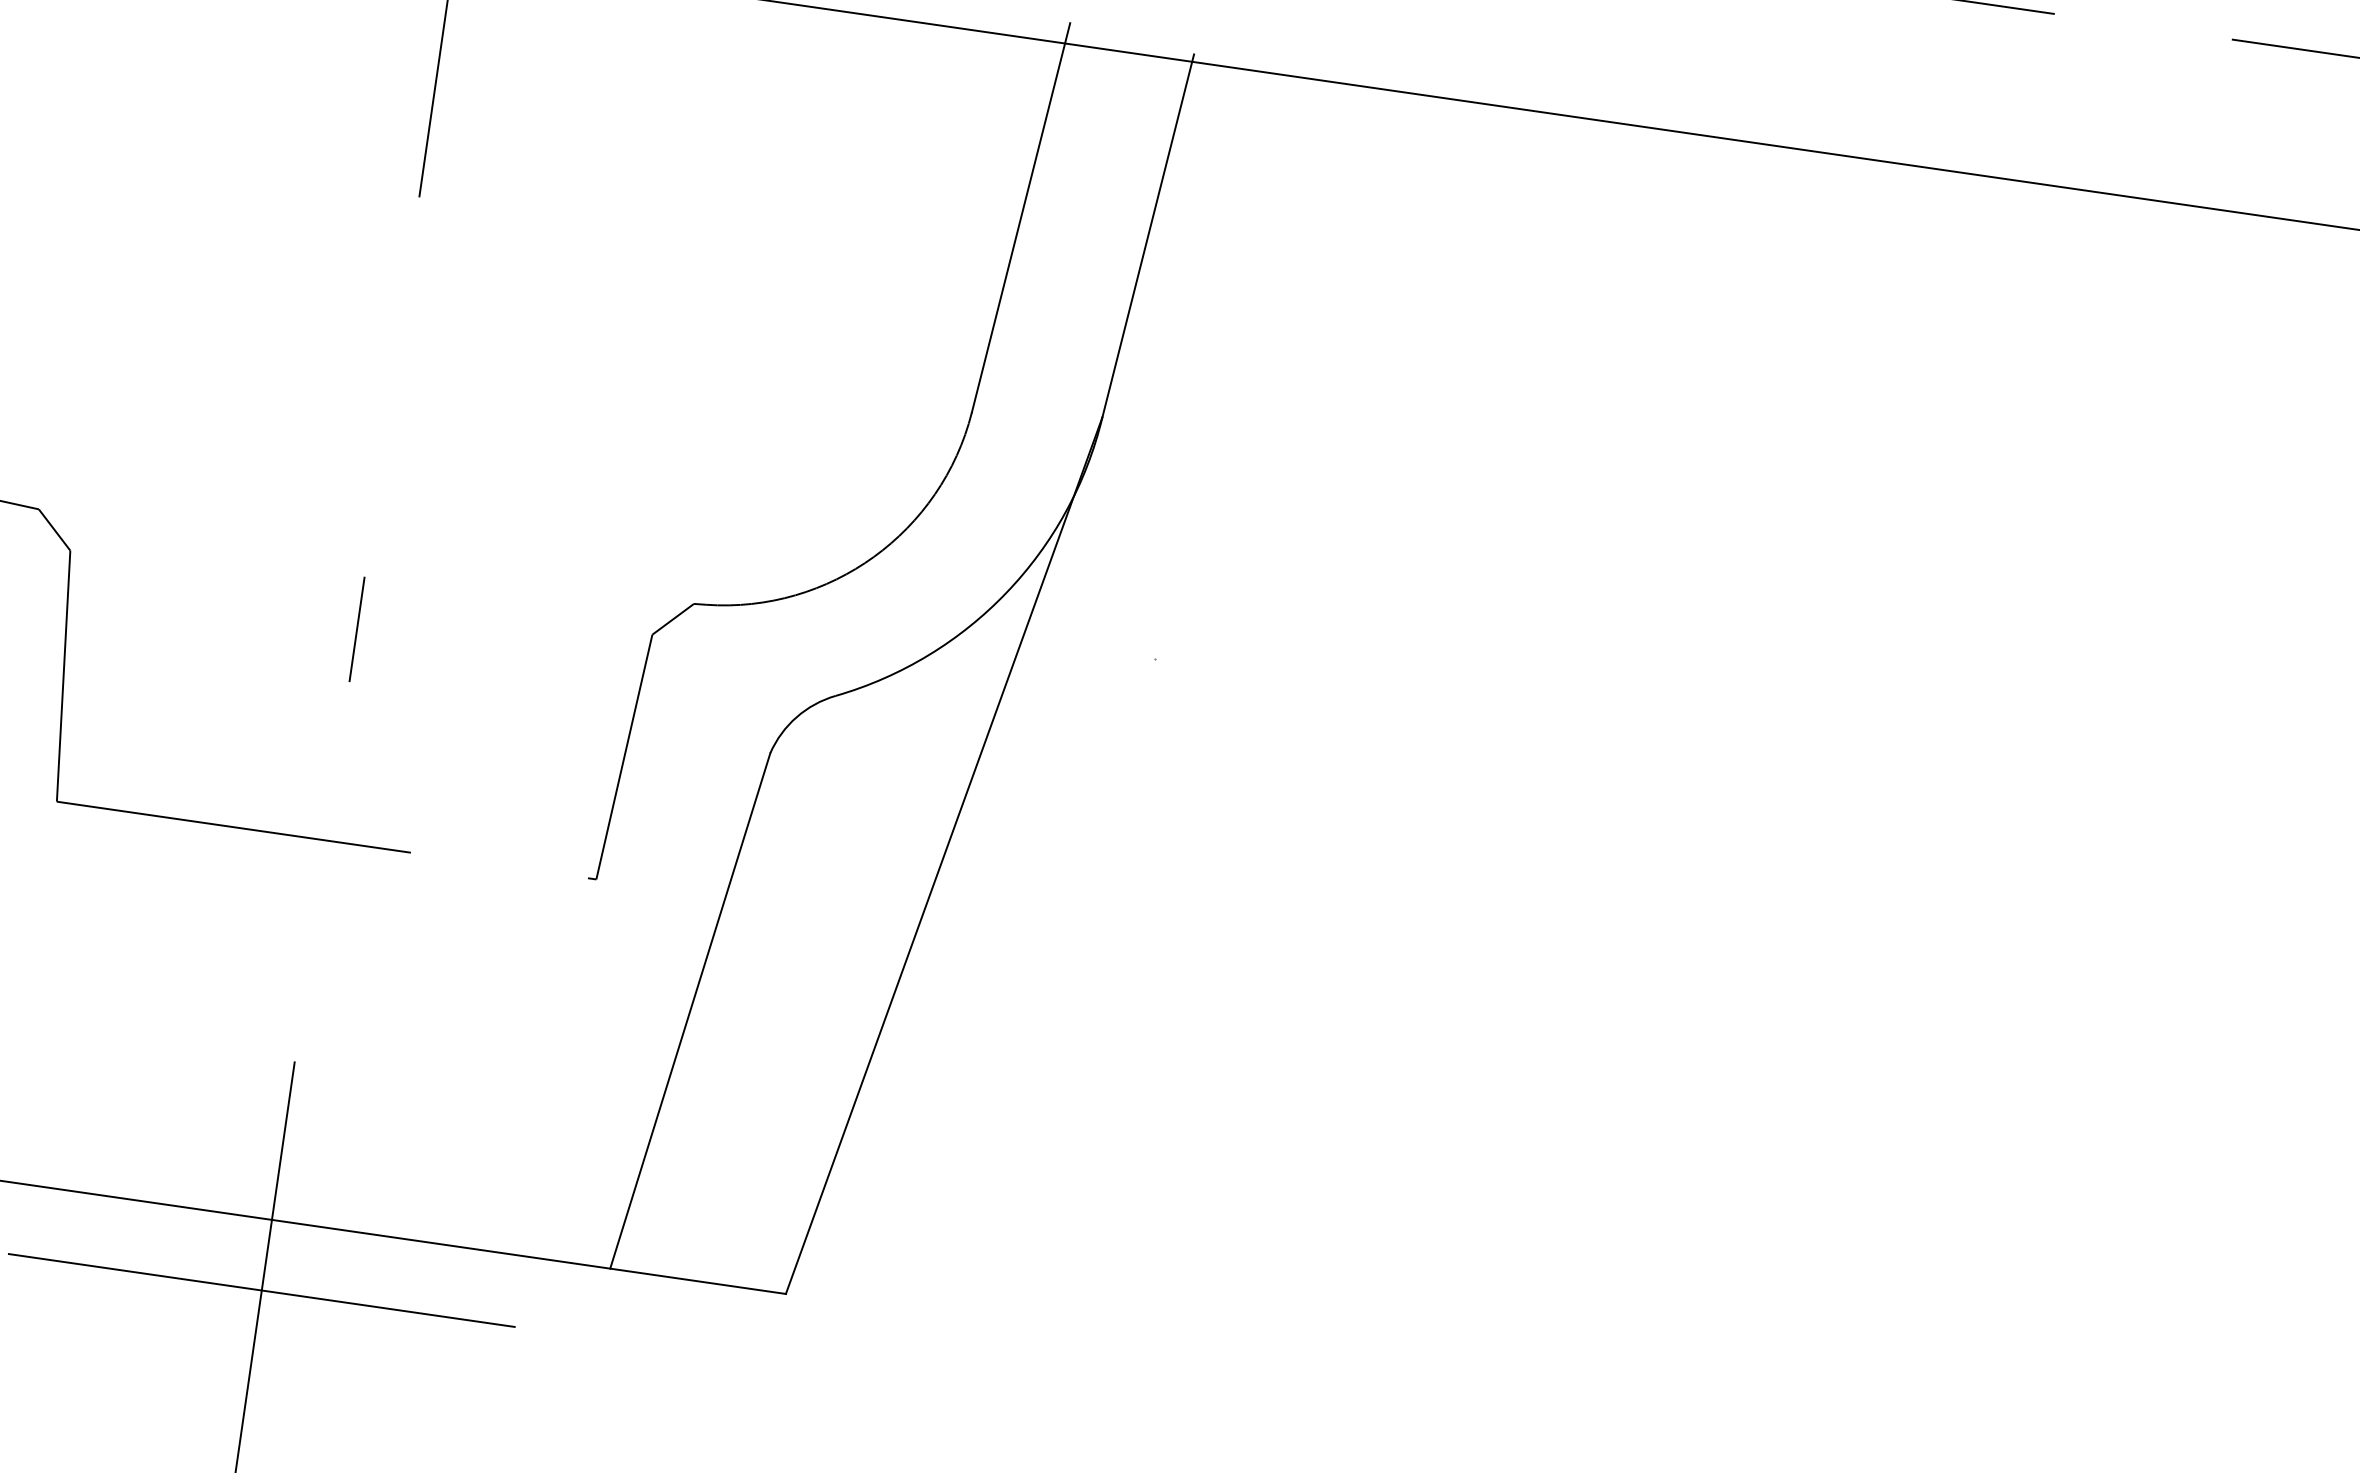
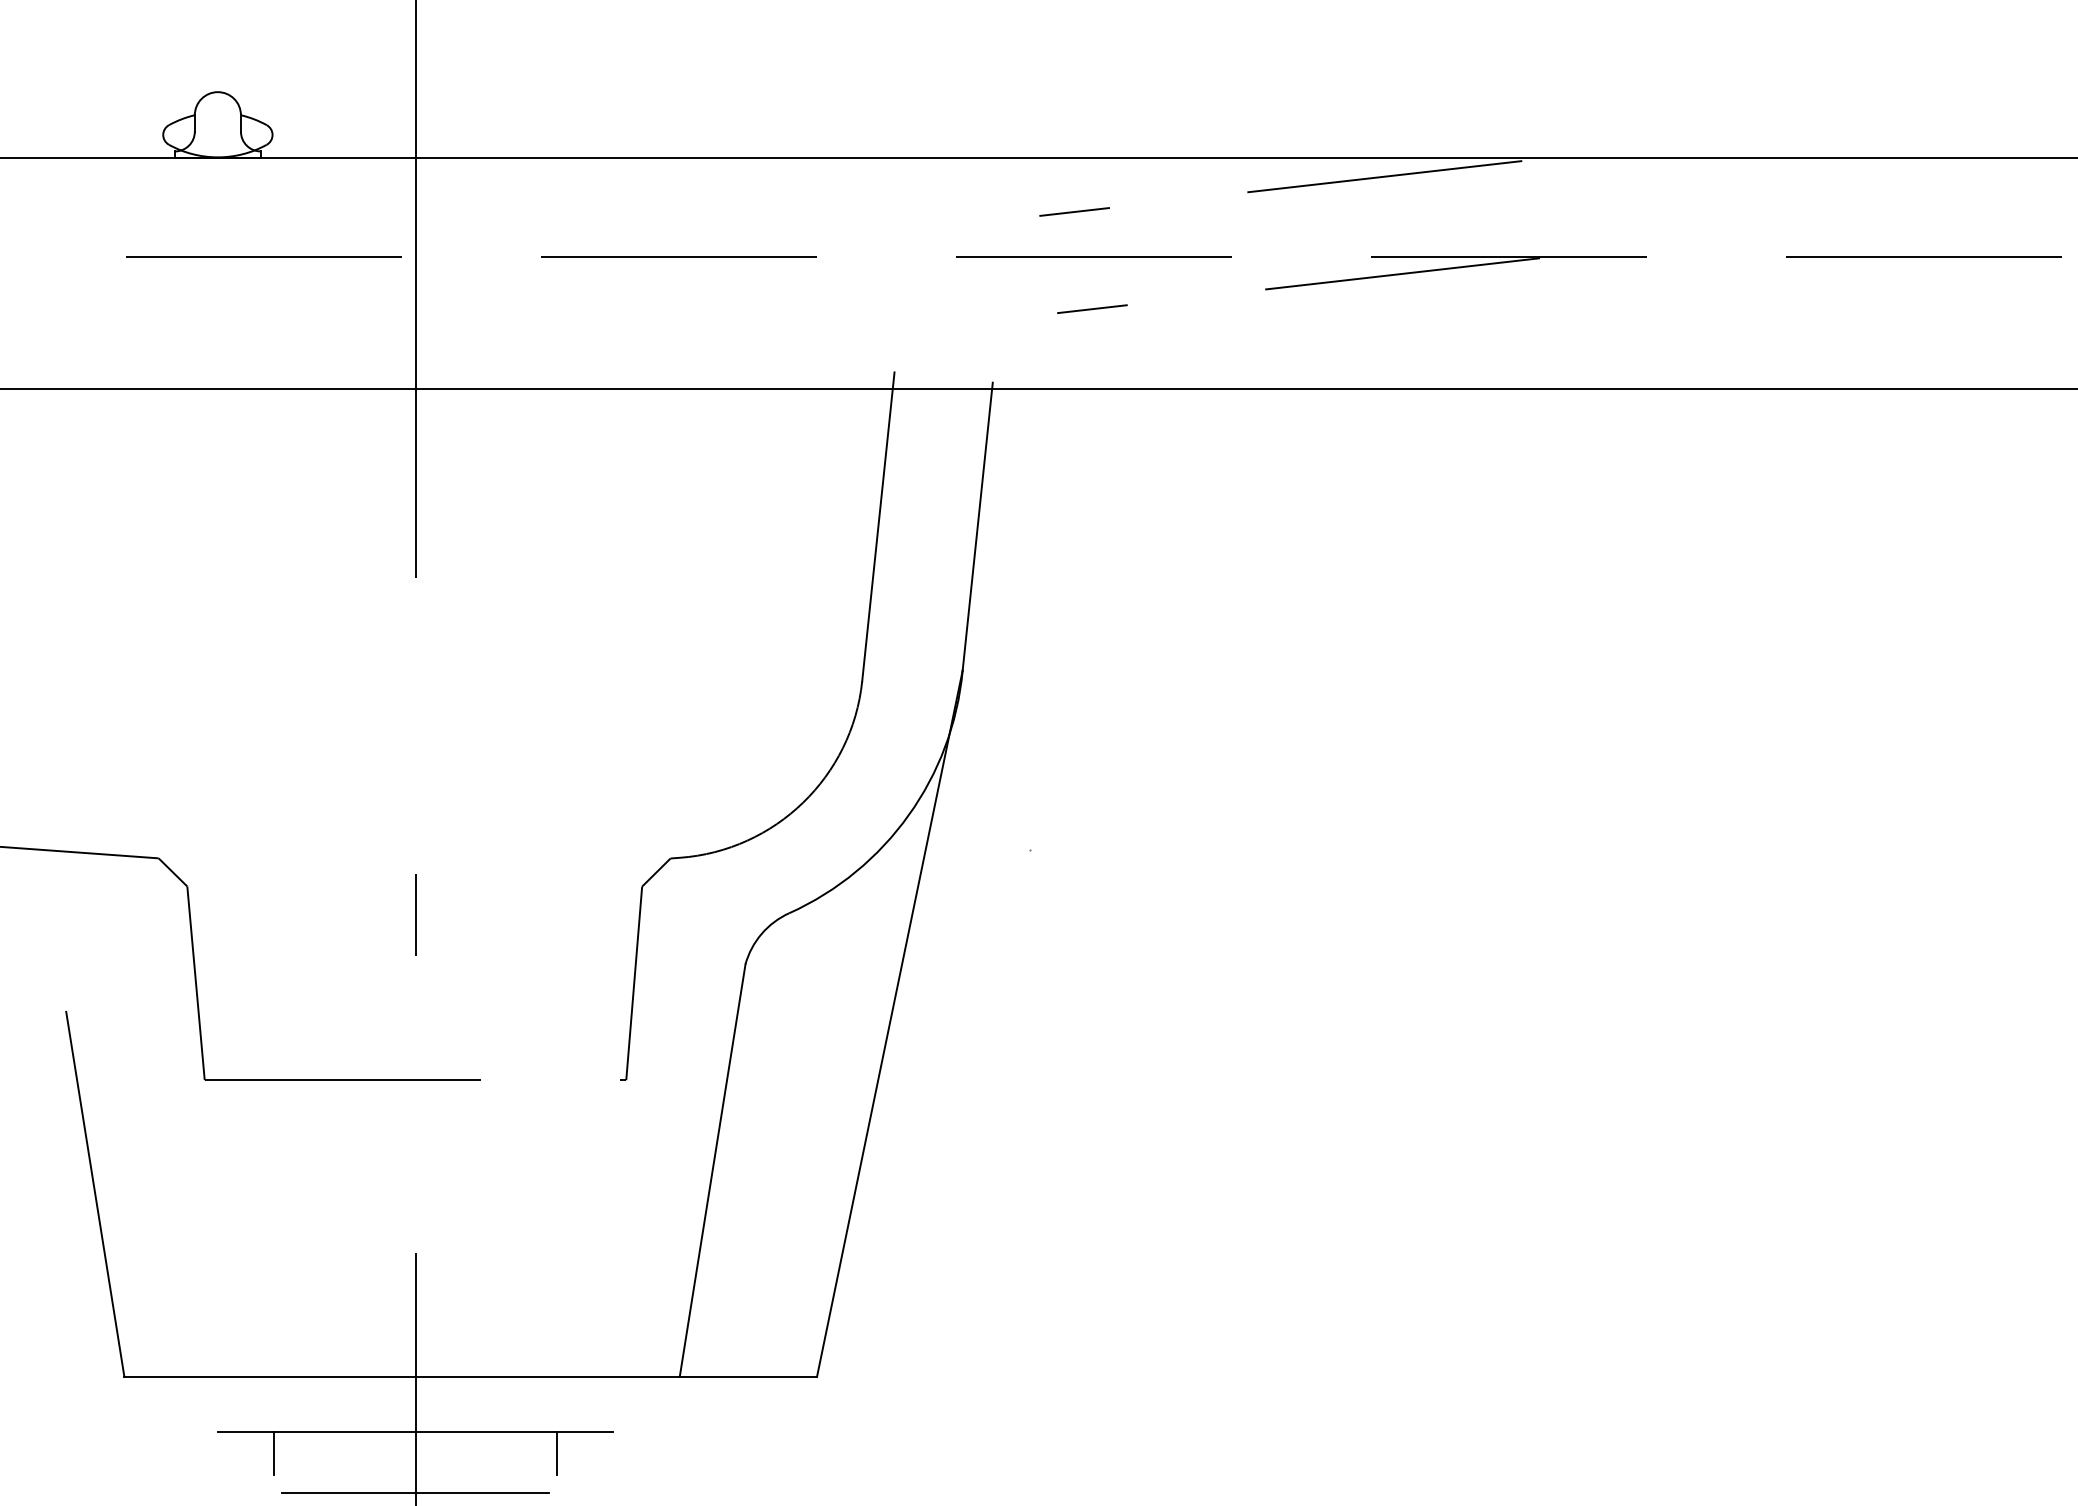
line: (76, 1290) -> (273, 1452), added
line: (439, 1343) -> (557, 1452), added
line: (250, 1369) -> (415, 1493), added

